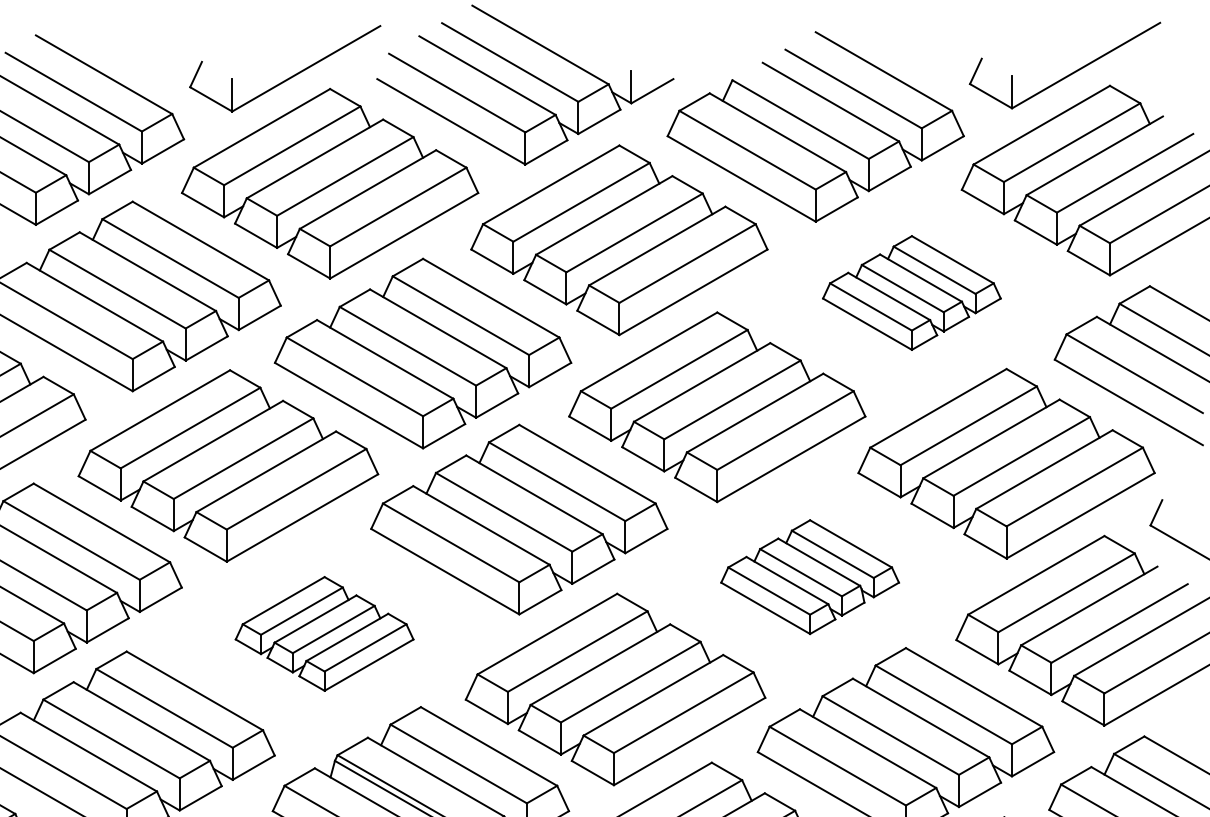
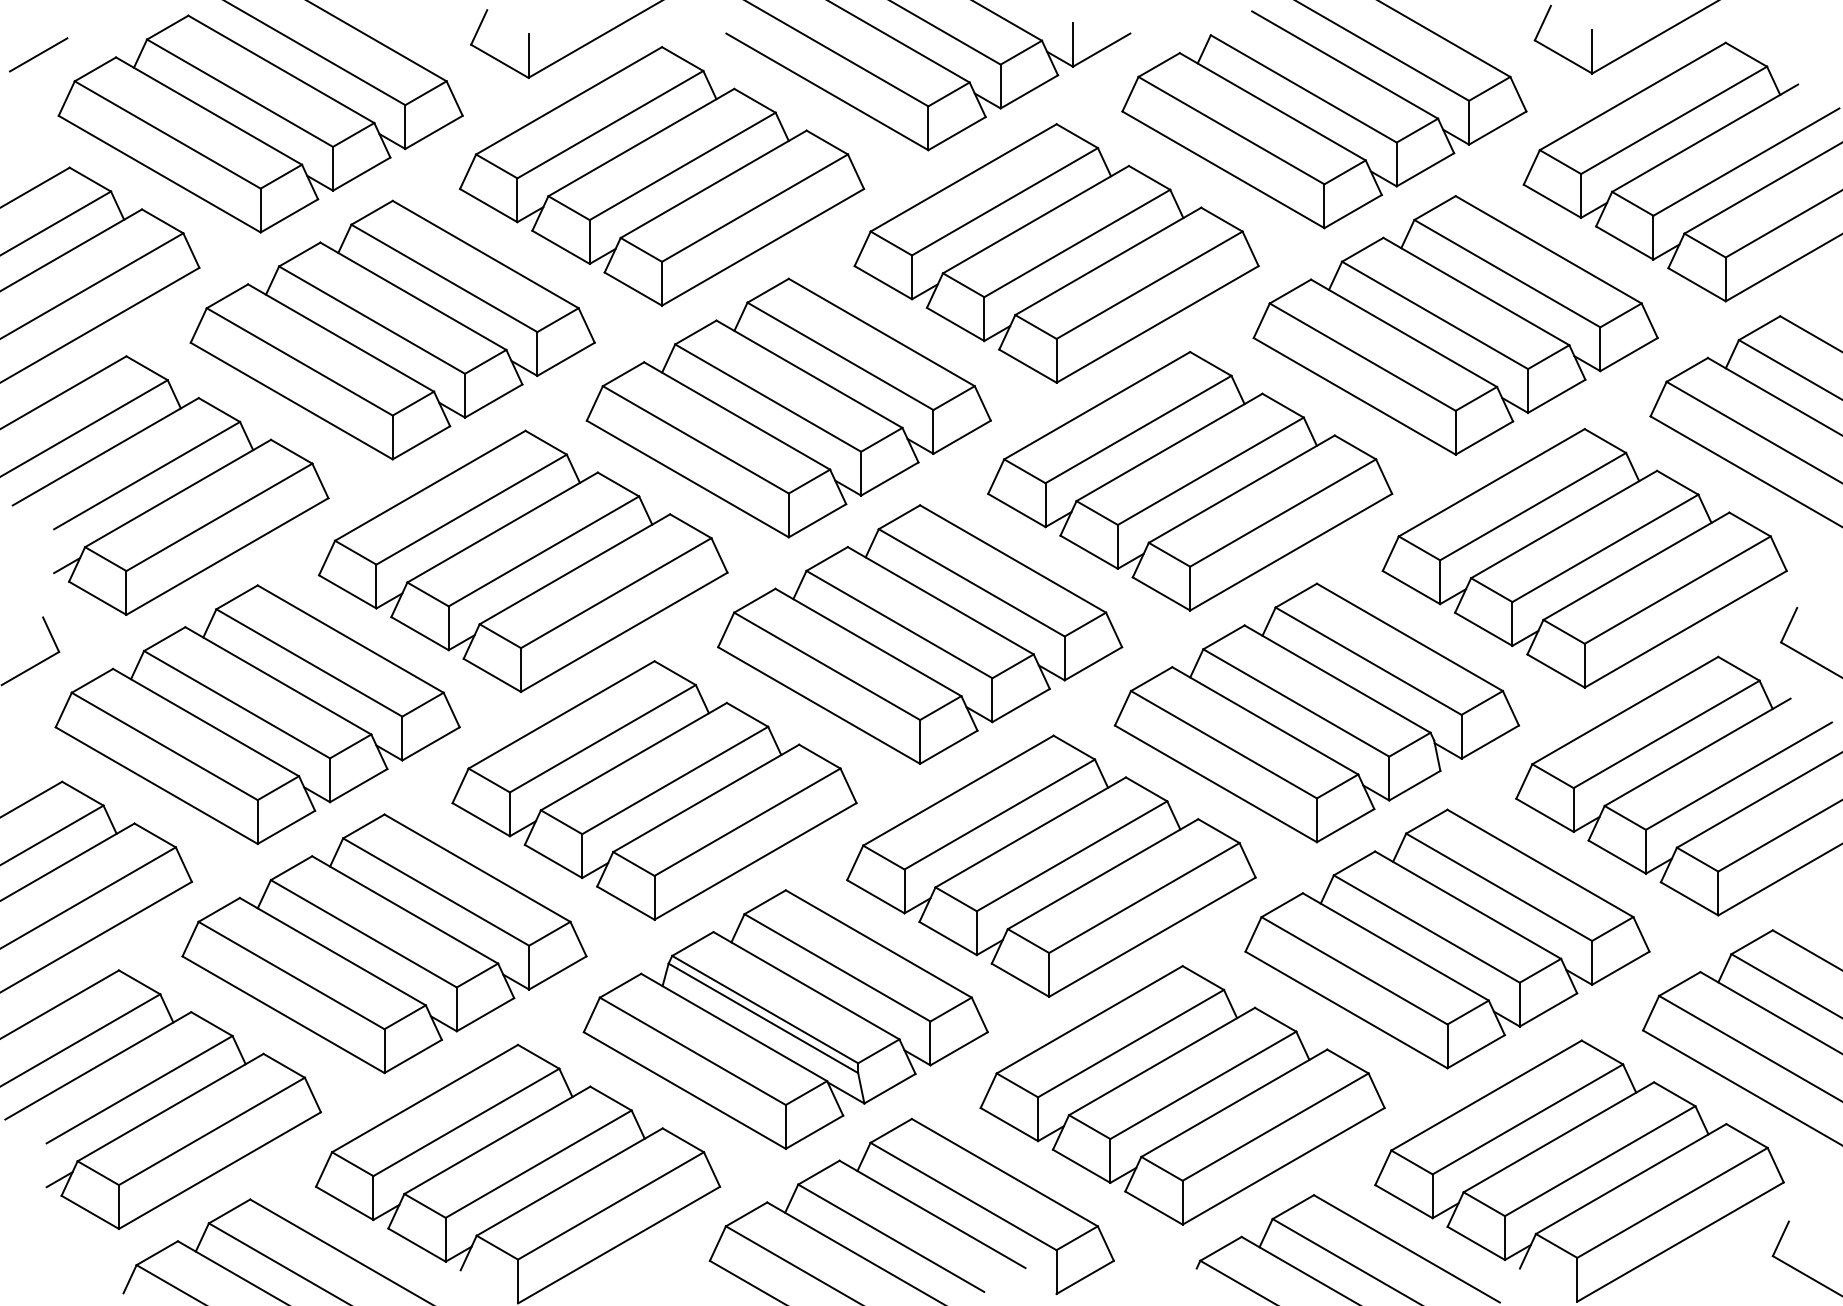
part: (911, 293) -> (1455, 325), size x1.67
part: (809, 576) -> (1316, 712), size x1.67
part: (324, 633) -> (654, 790), size x1.67

